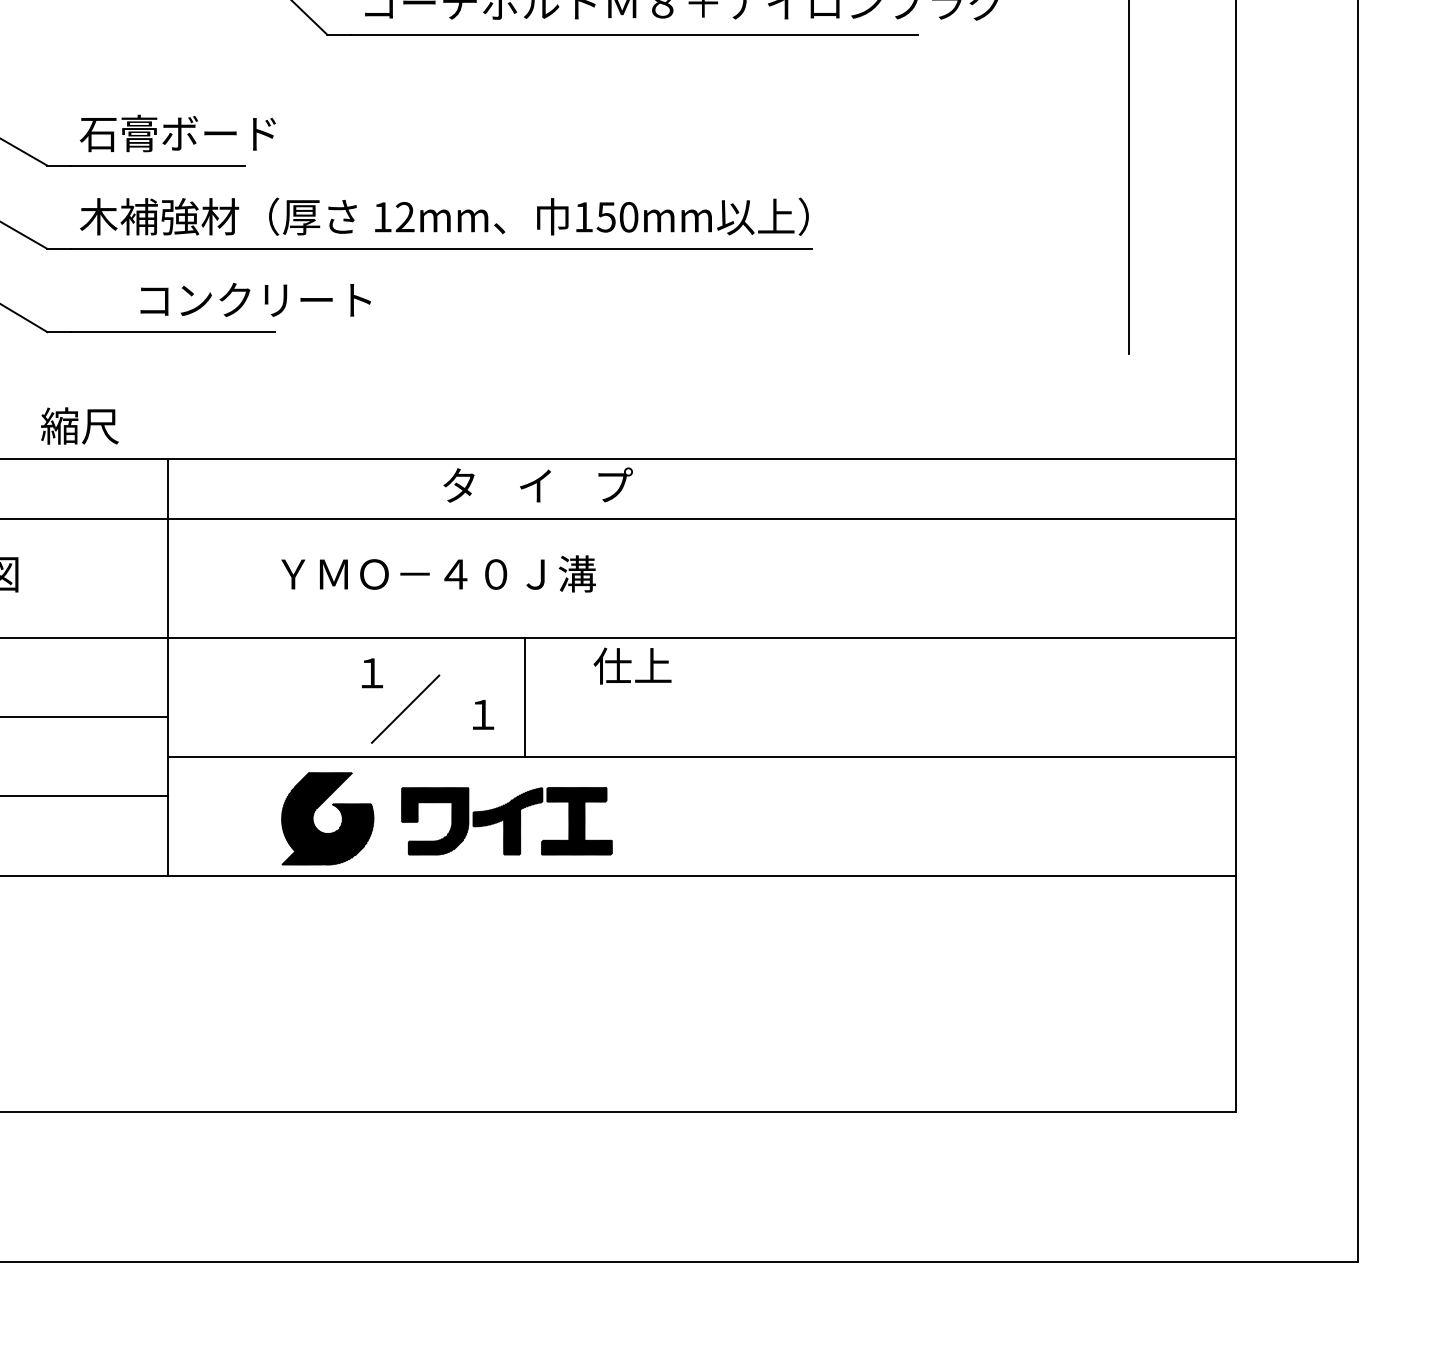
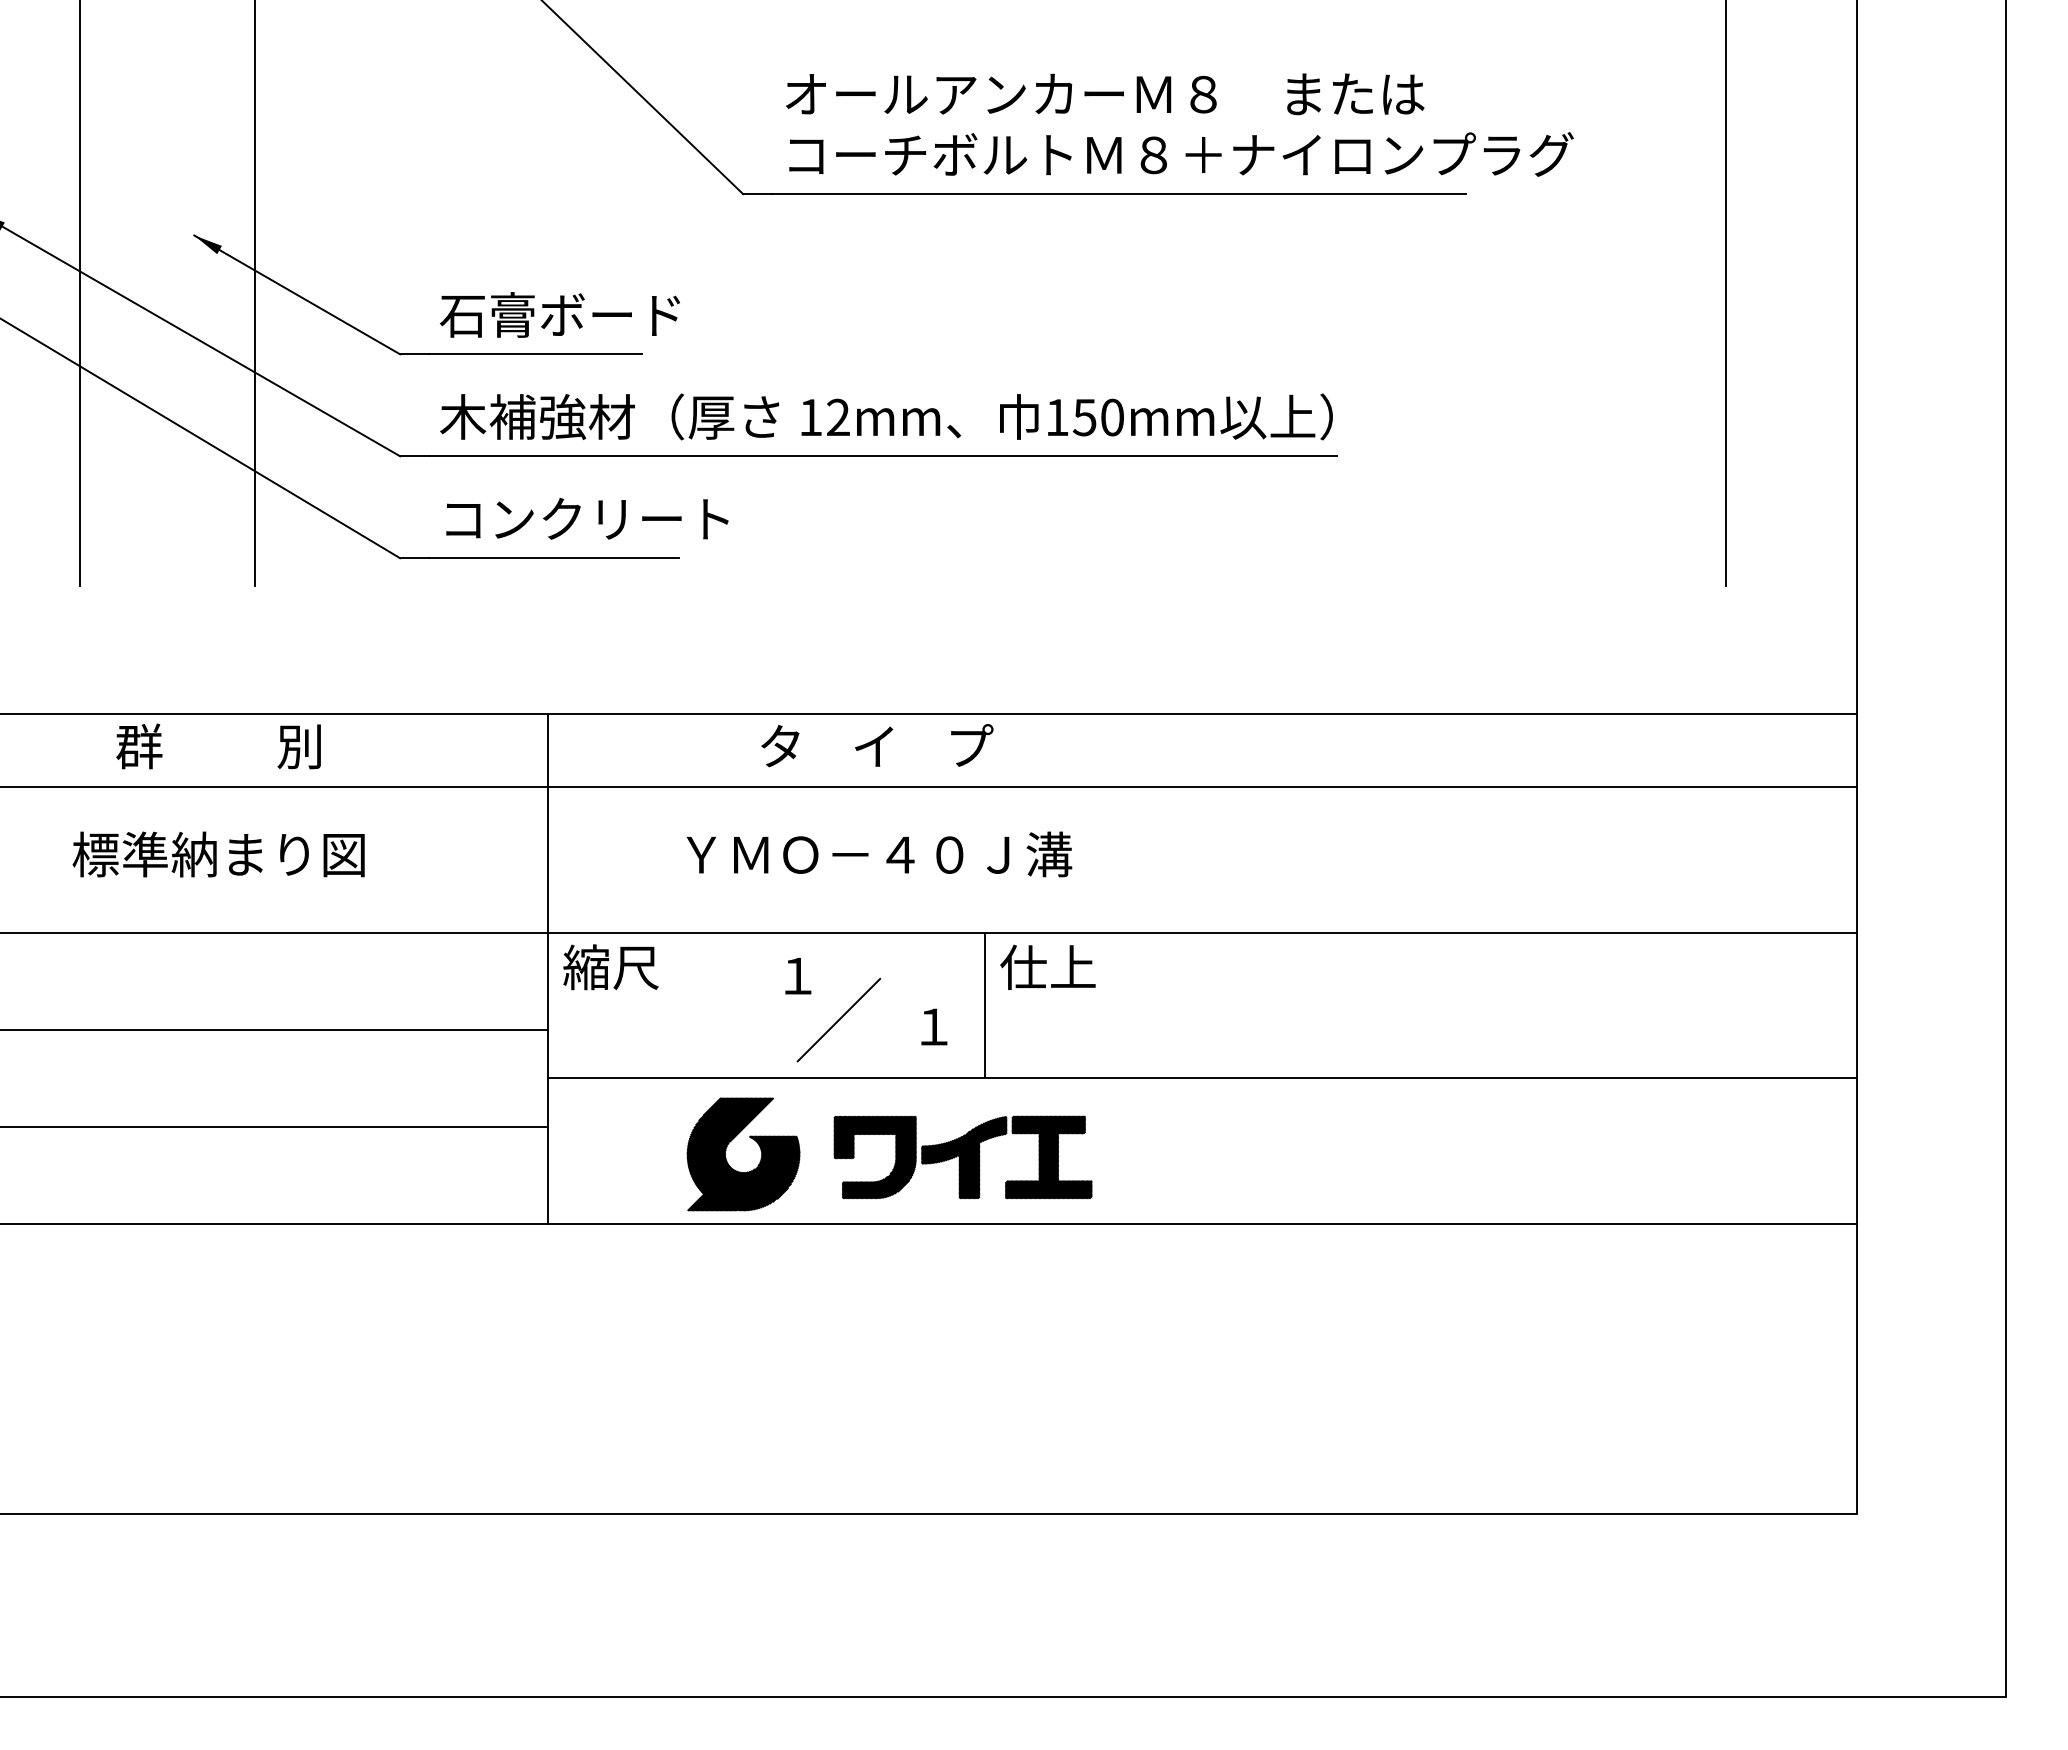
text: (255, 299) -> (587, 518), moved
text: (79, 426) -> (610, 967), moved
text: (538, 484) -> (877, 745), moved
text: (632, 665) -> (1047, 966), moved

